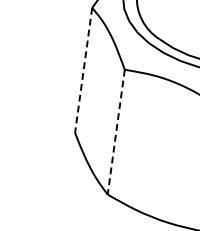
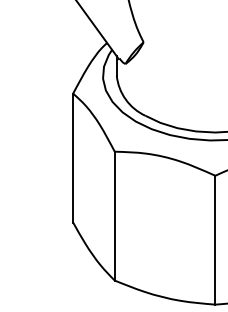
line: (83, 70) -> (73, 158), dashed -> solid
line: (115, 132) -> (114, 216), dashed -> solid

